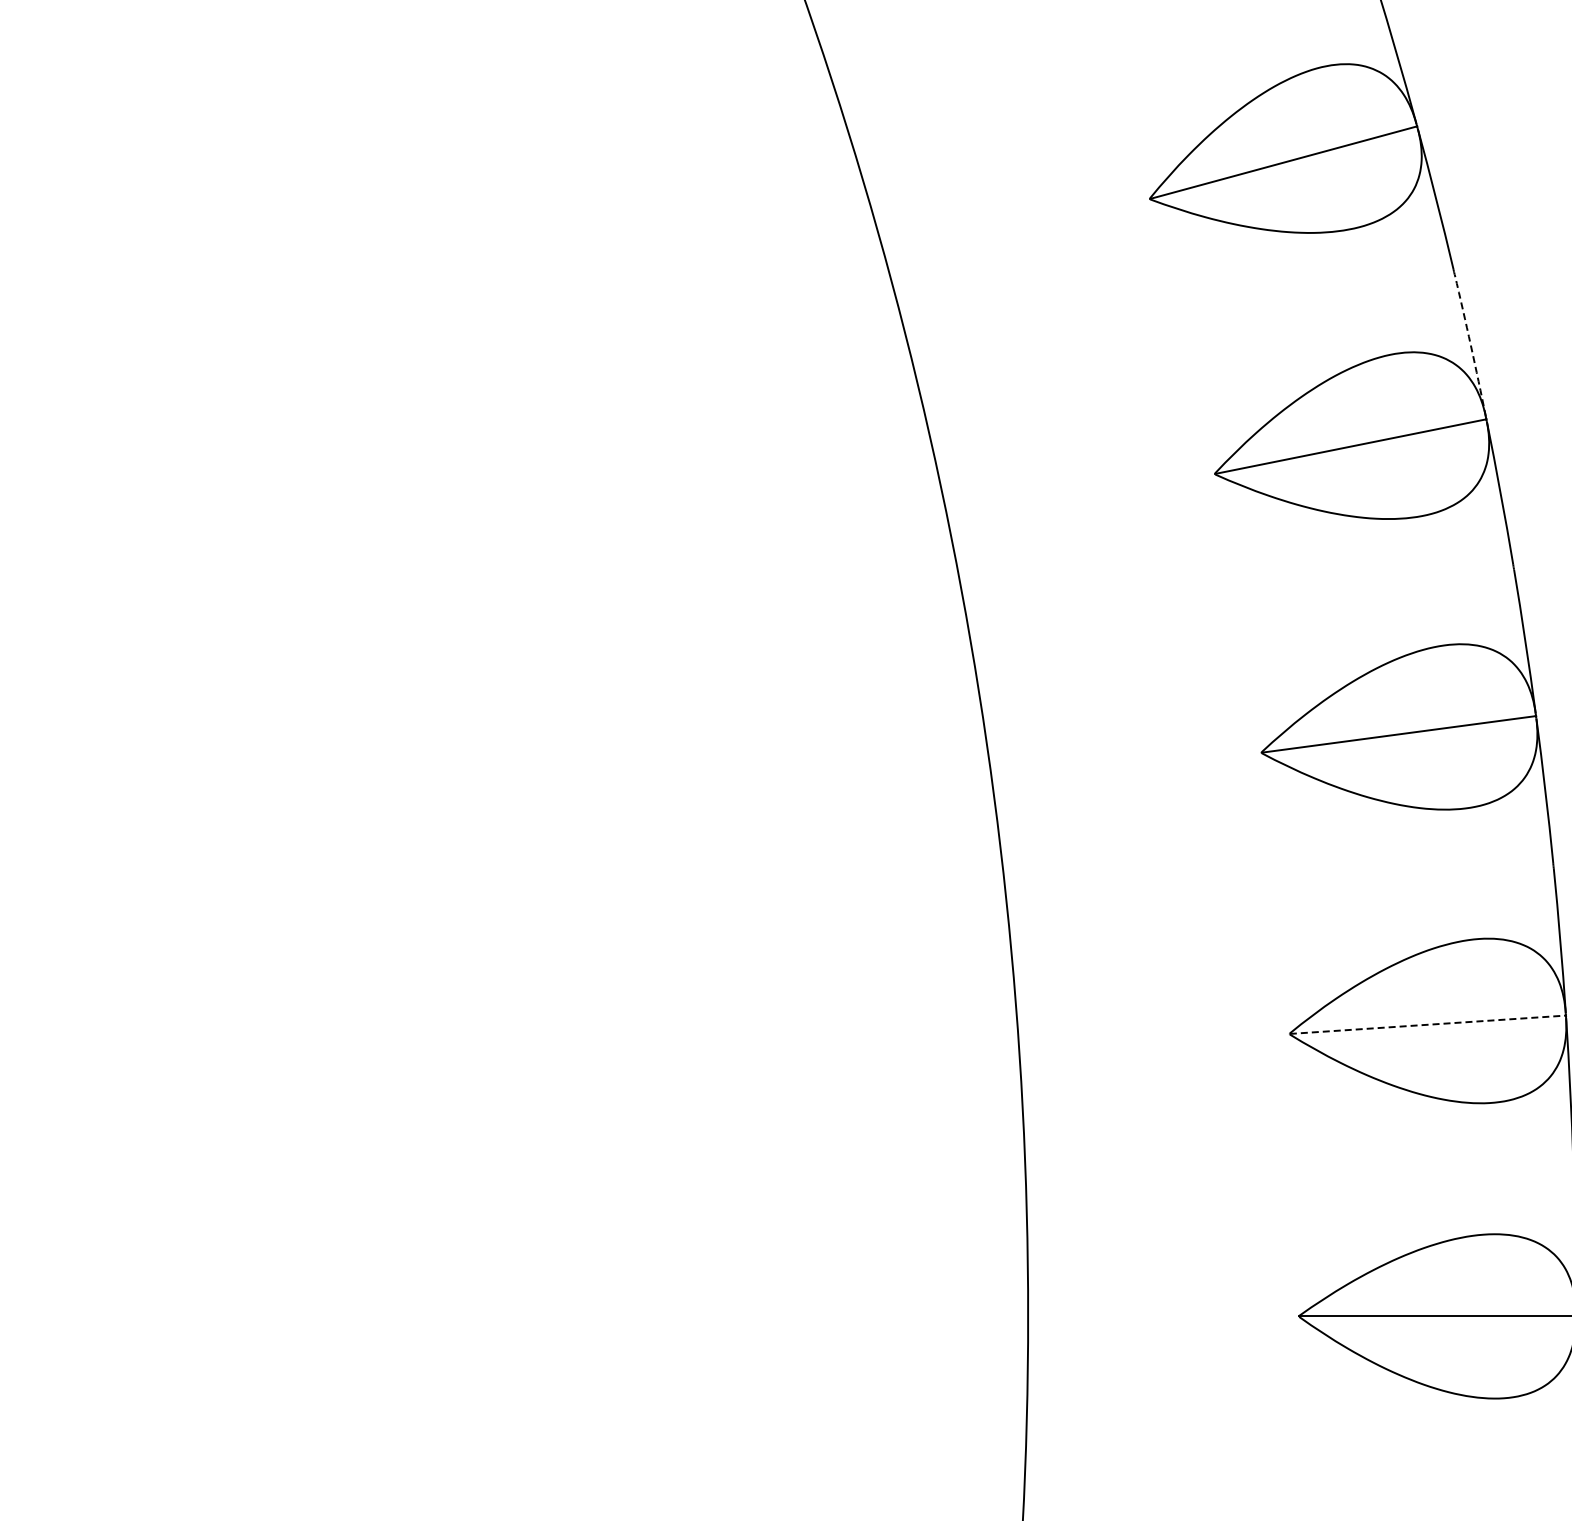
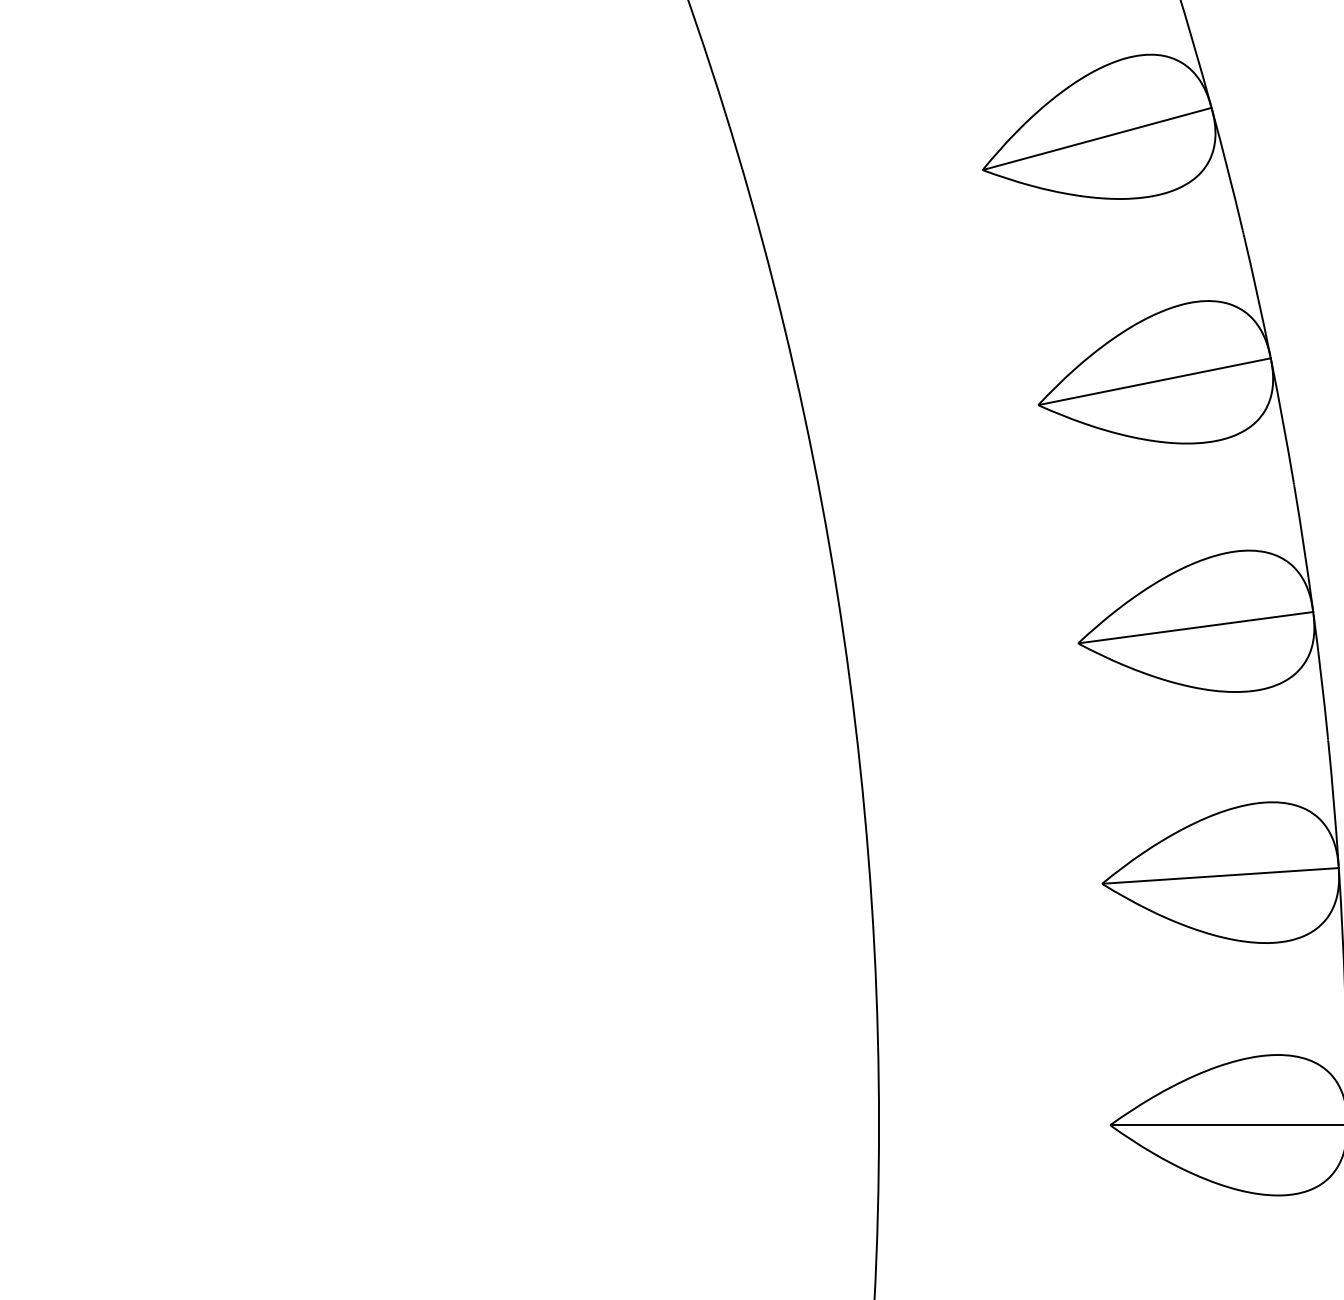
arc: (1470, 345) -> (1257, 295), dashed -> solid
line: (1428, 1024) -> (1221, 875), dashed -> solid

